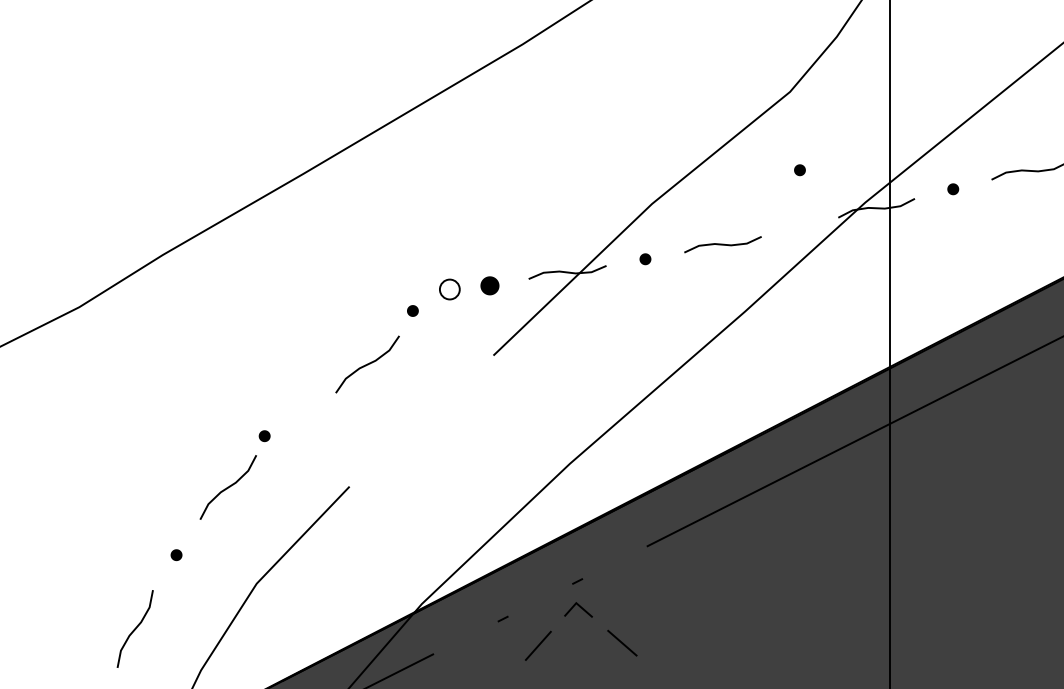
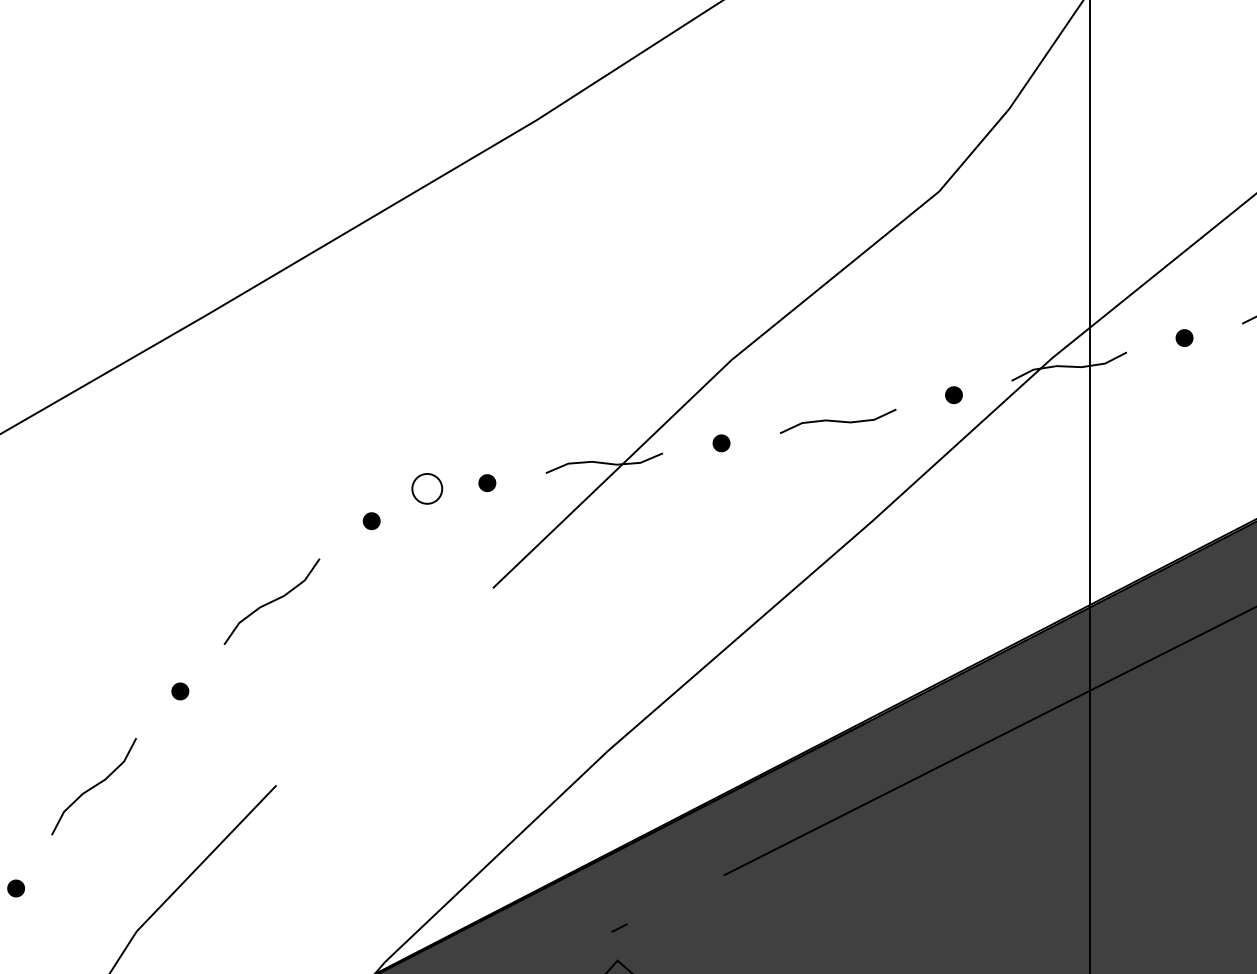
part: (799, 170) -> (953, 395), moved
part: (489, 285) -> (486, 482), size x0.62
curve: (367, 364) -> (271, 601), moved
part: (264, 436) -> (180, 691), moved

